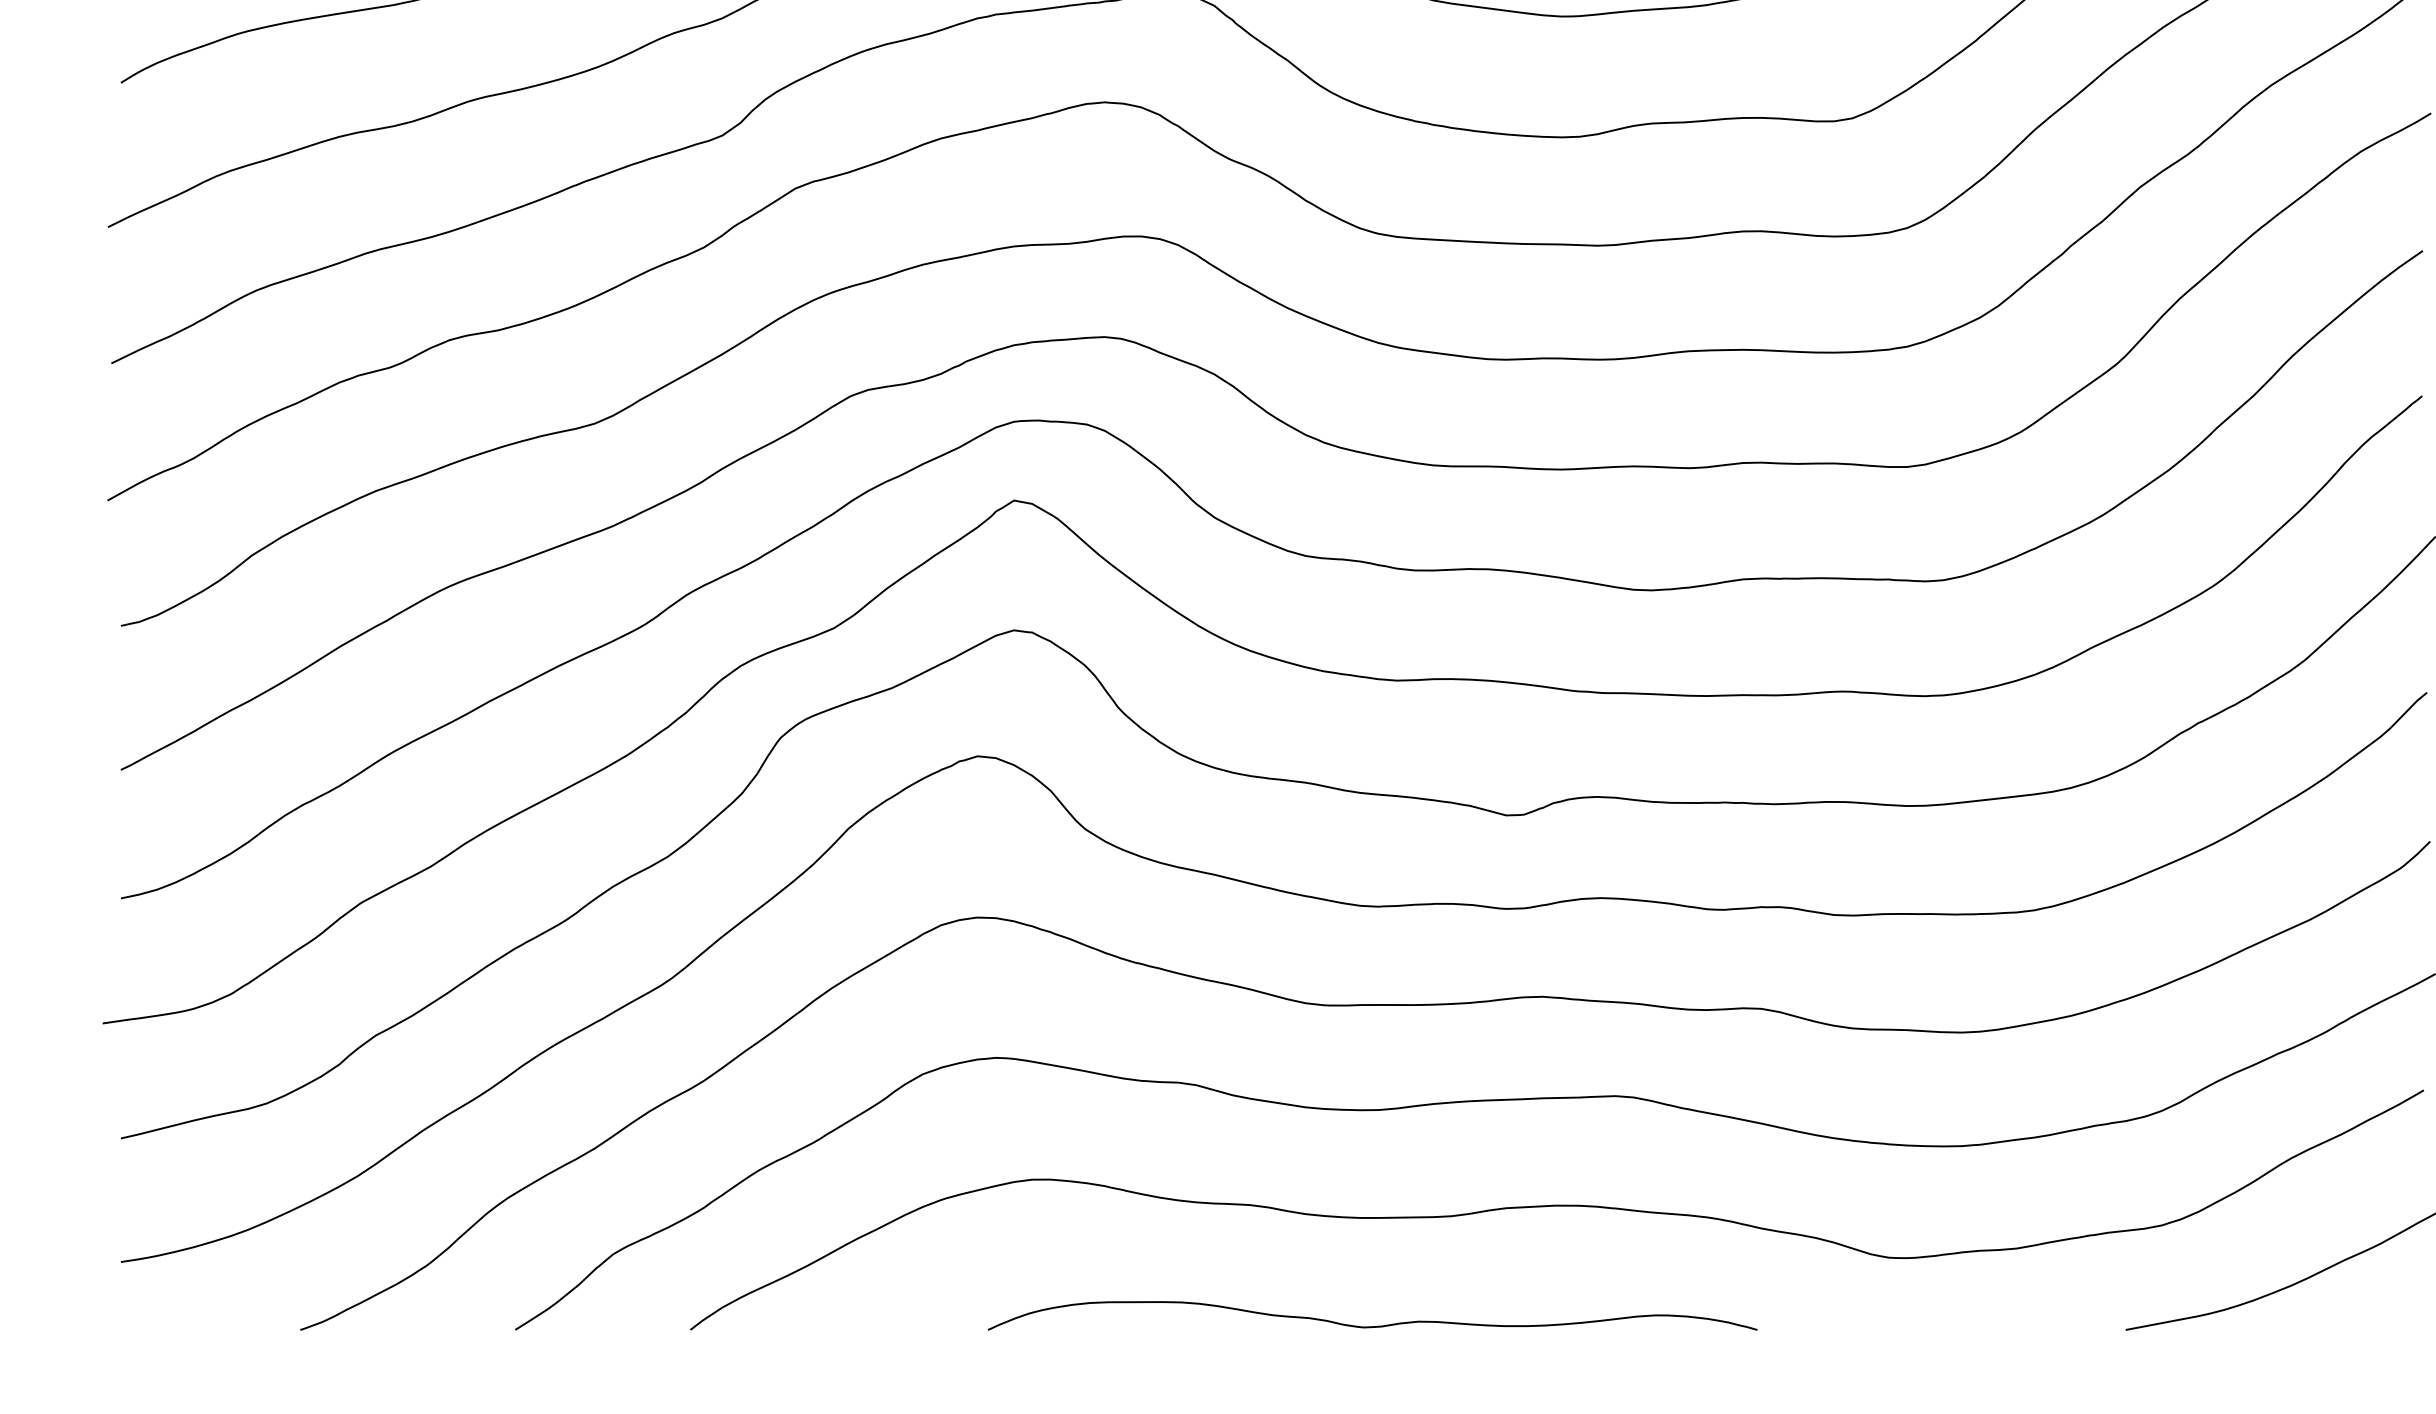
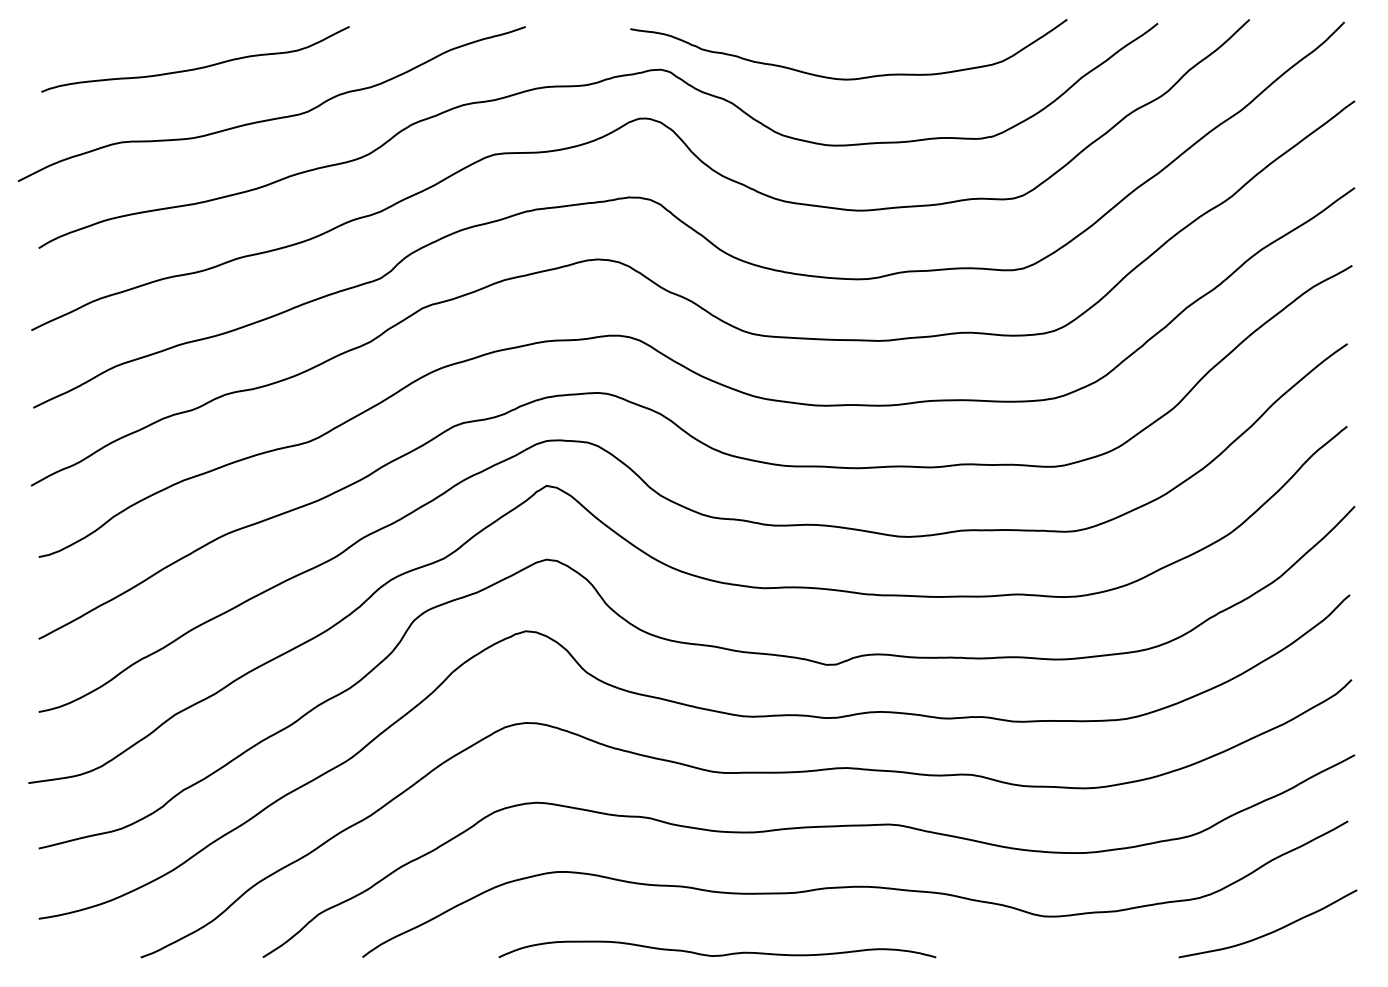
curve: (1372, 1324) -> (717, 954), moved

